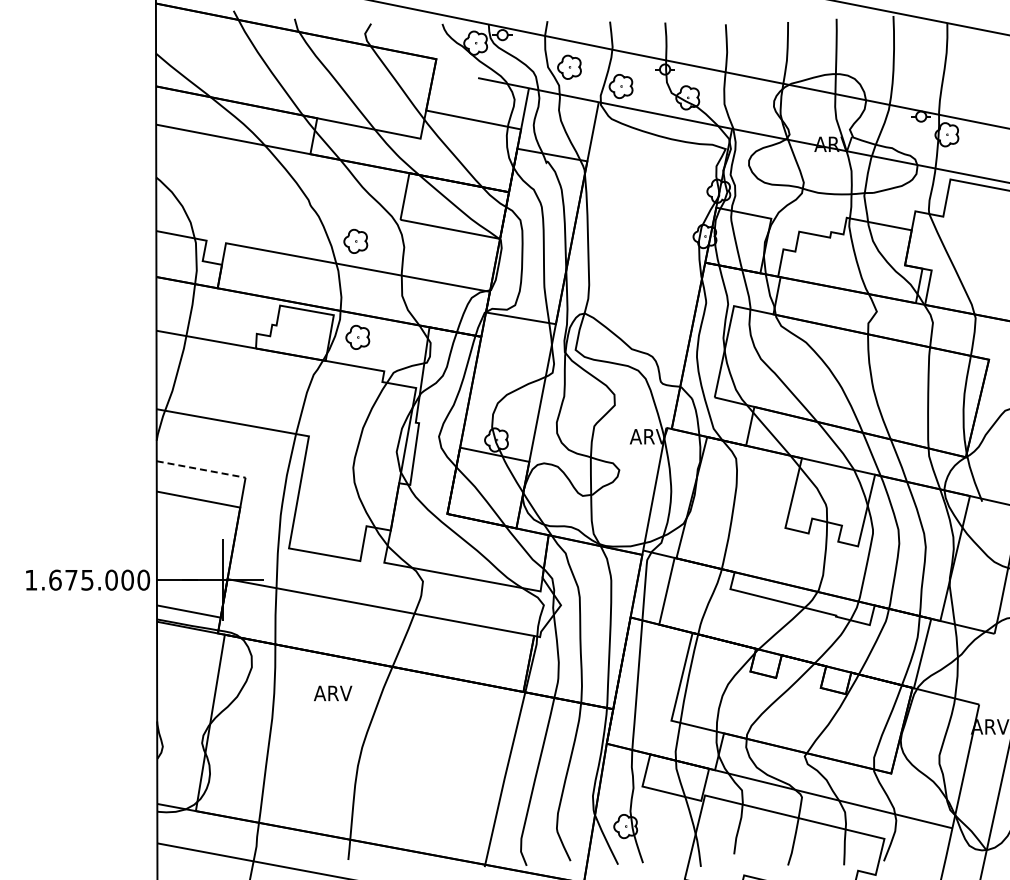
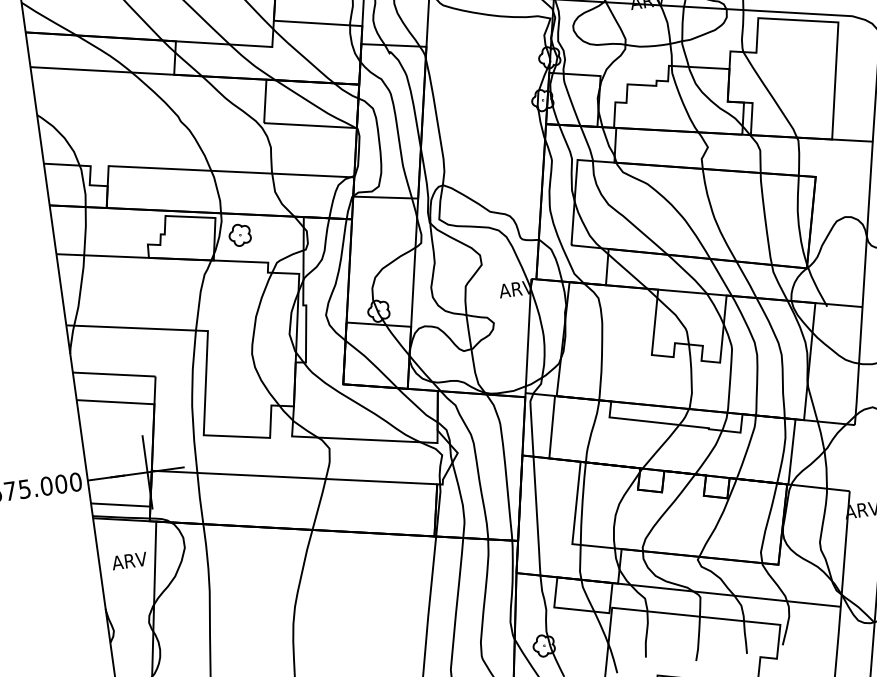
part: (355, 240) -> (225, 147), removed
line: (201, 469) -> (114, 374), dashed -> solid
text: (333, 693) -> (129, 561), moved

